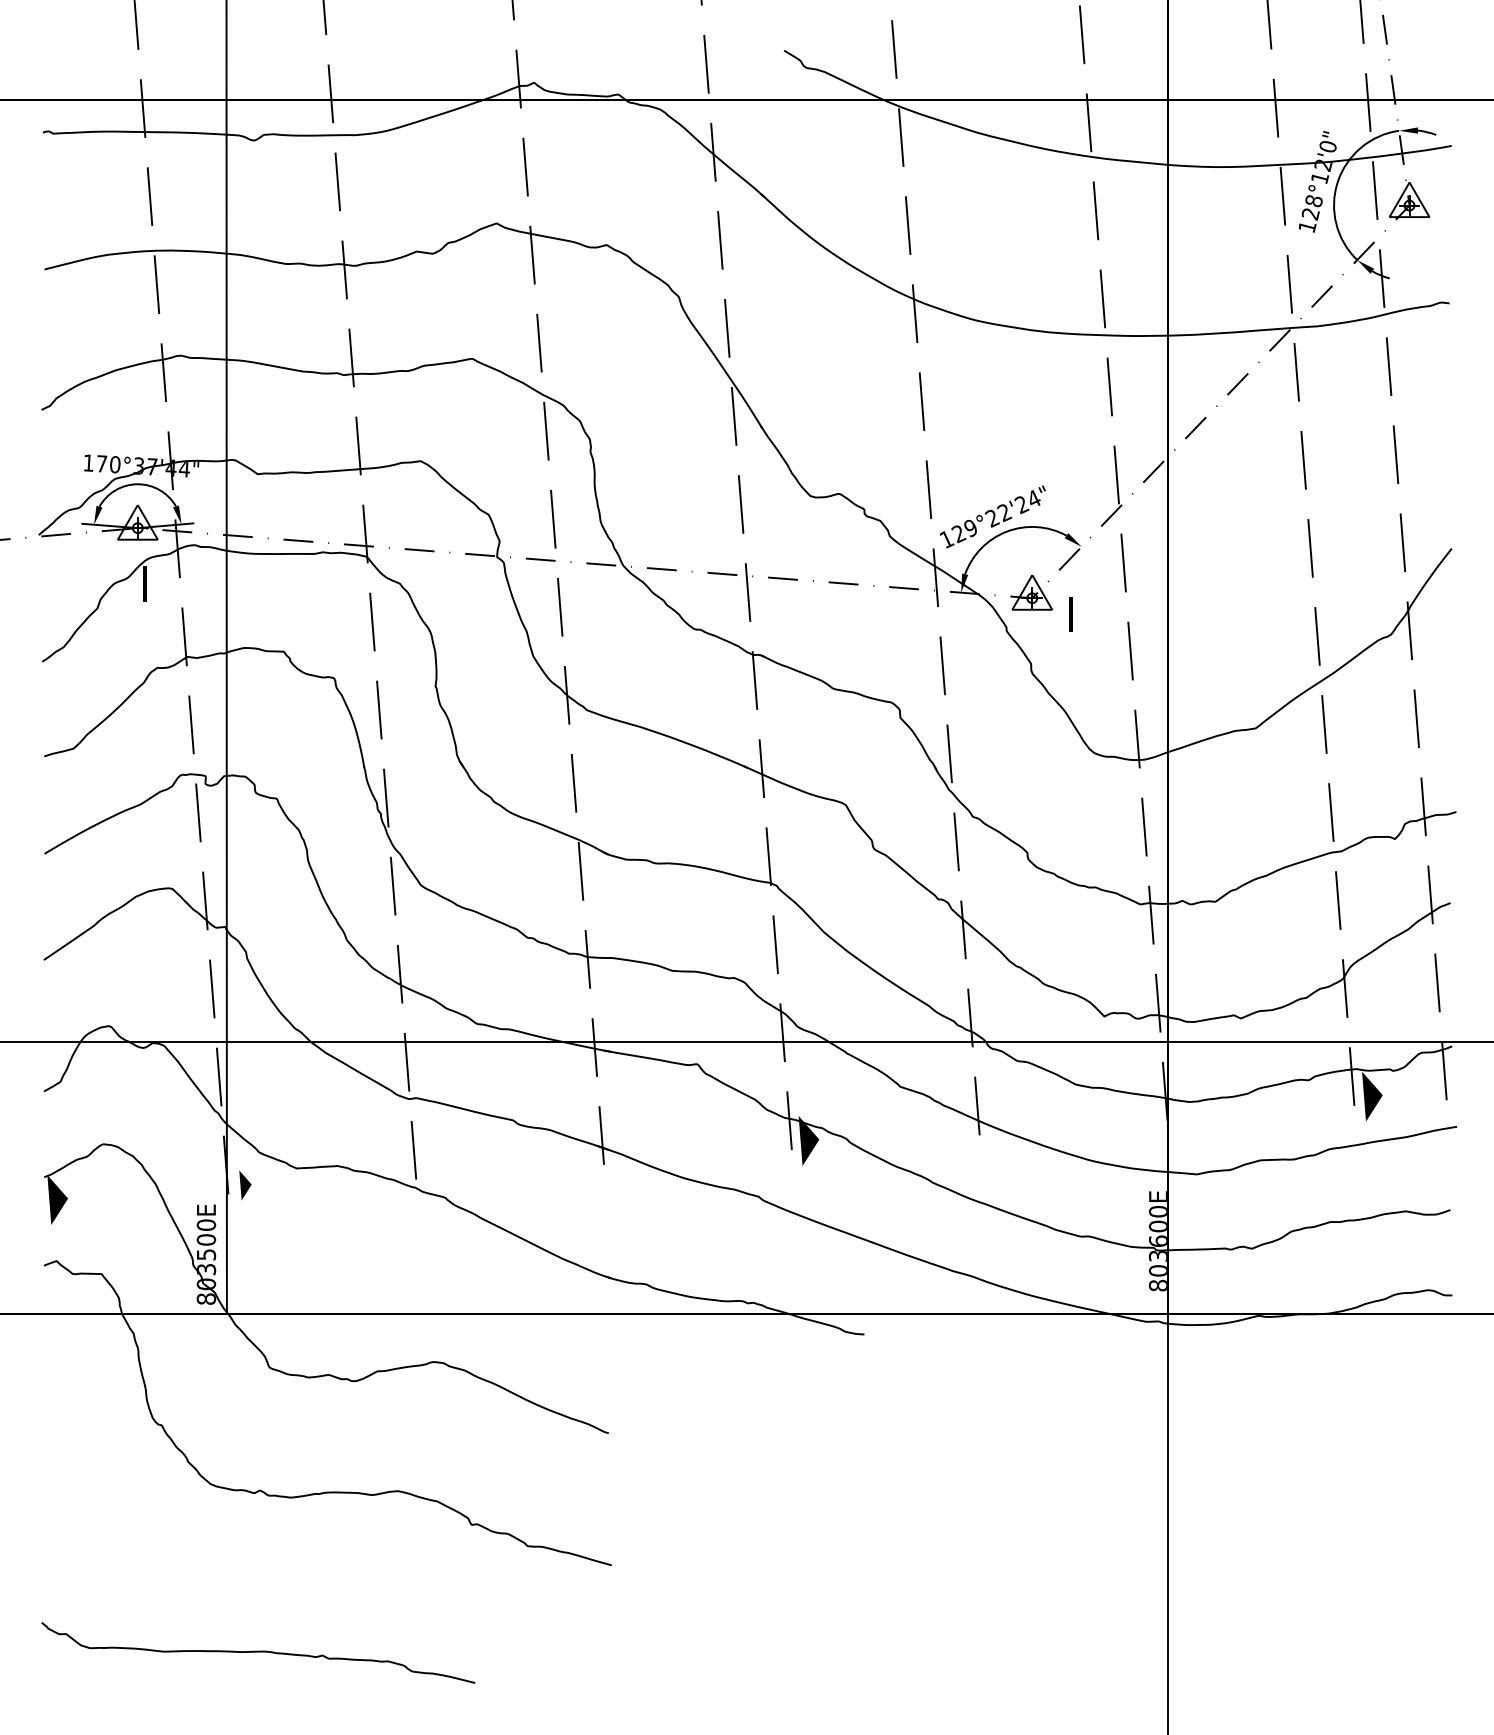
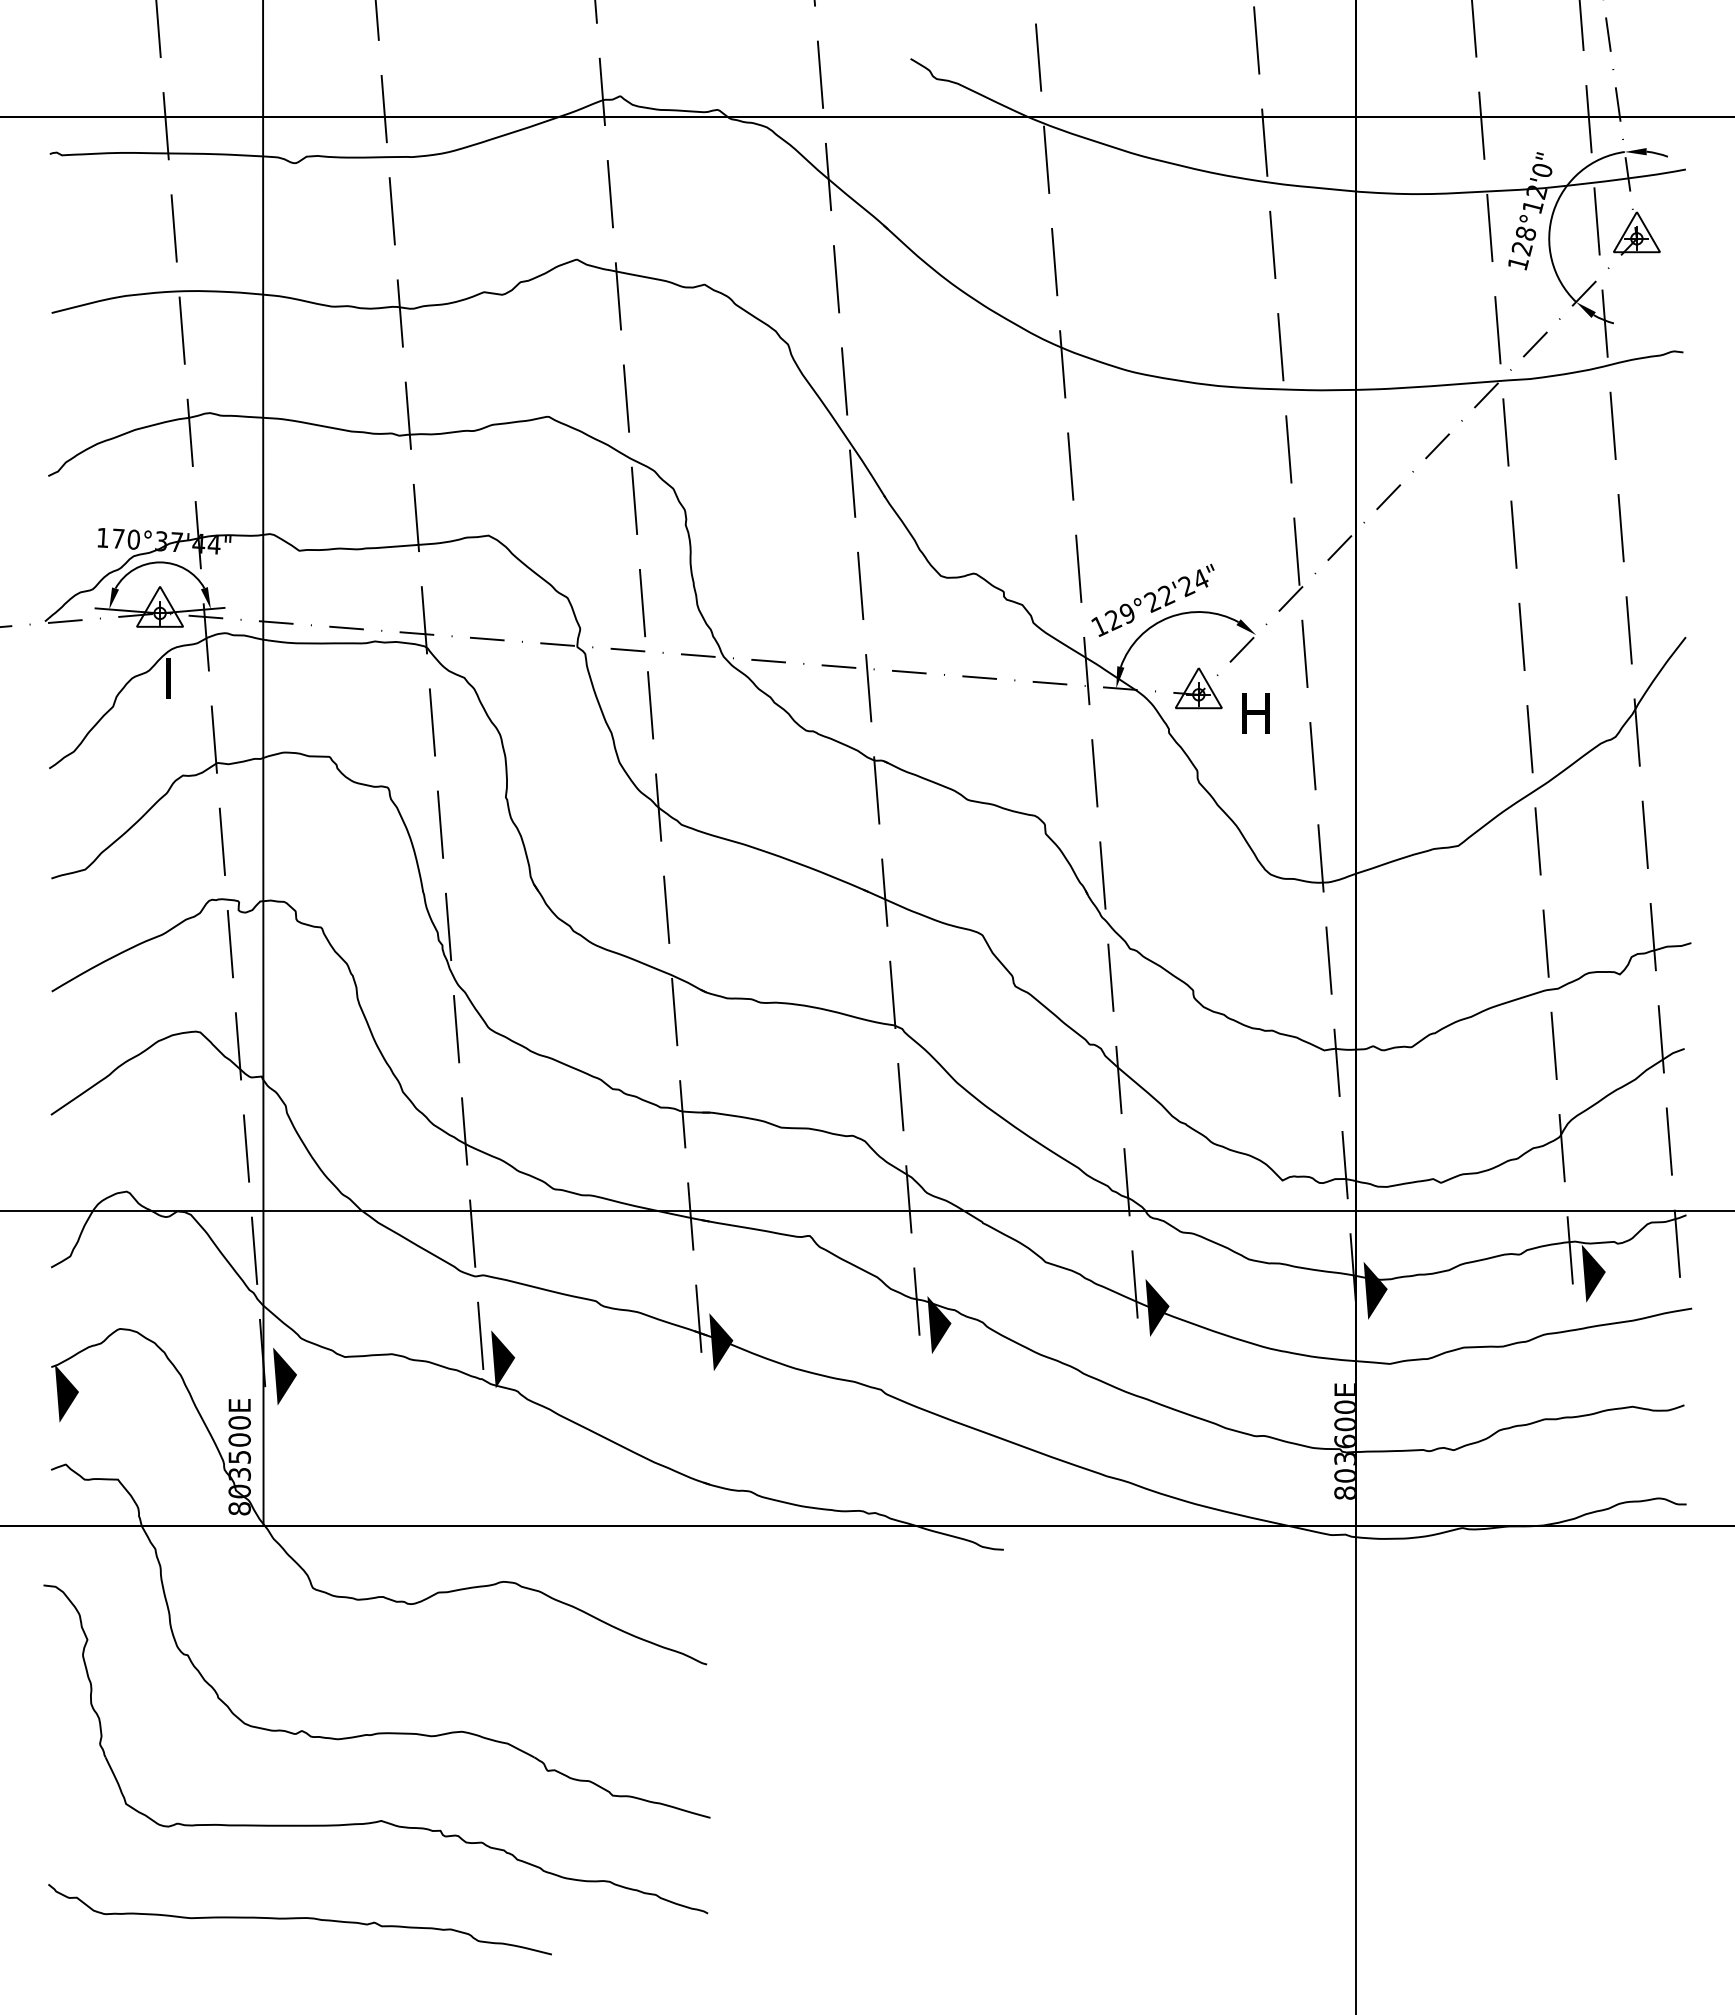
text: (1083, 614) -> (1258, 713), I -> H
fill: (1184, 1111) -> (1375, 1290), added
fill: (996, 1125) -> (1157, 1307), added
fill: (621, 1155) -> (721, 1342), added
fill: (433, 1170) -> (503, 1359), added
part: (244, 1185) -> (284, 1376), size x1.67
part: (325, 1567) -> (377, 1820), added

